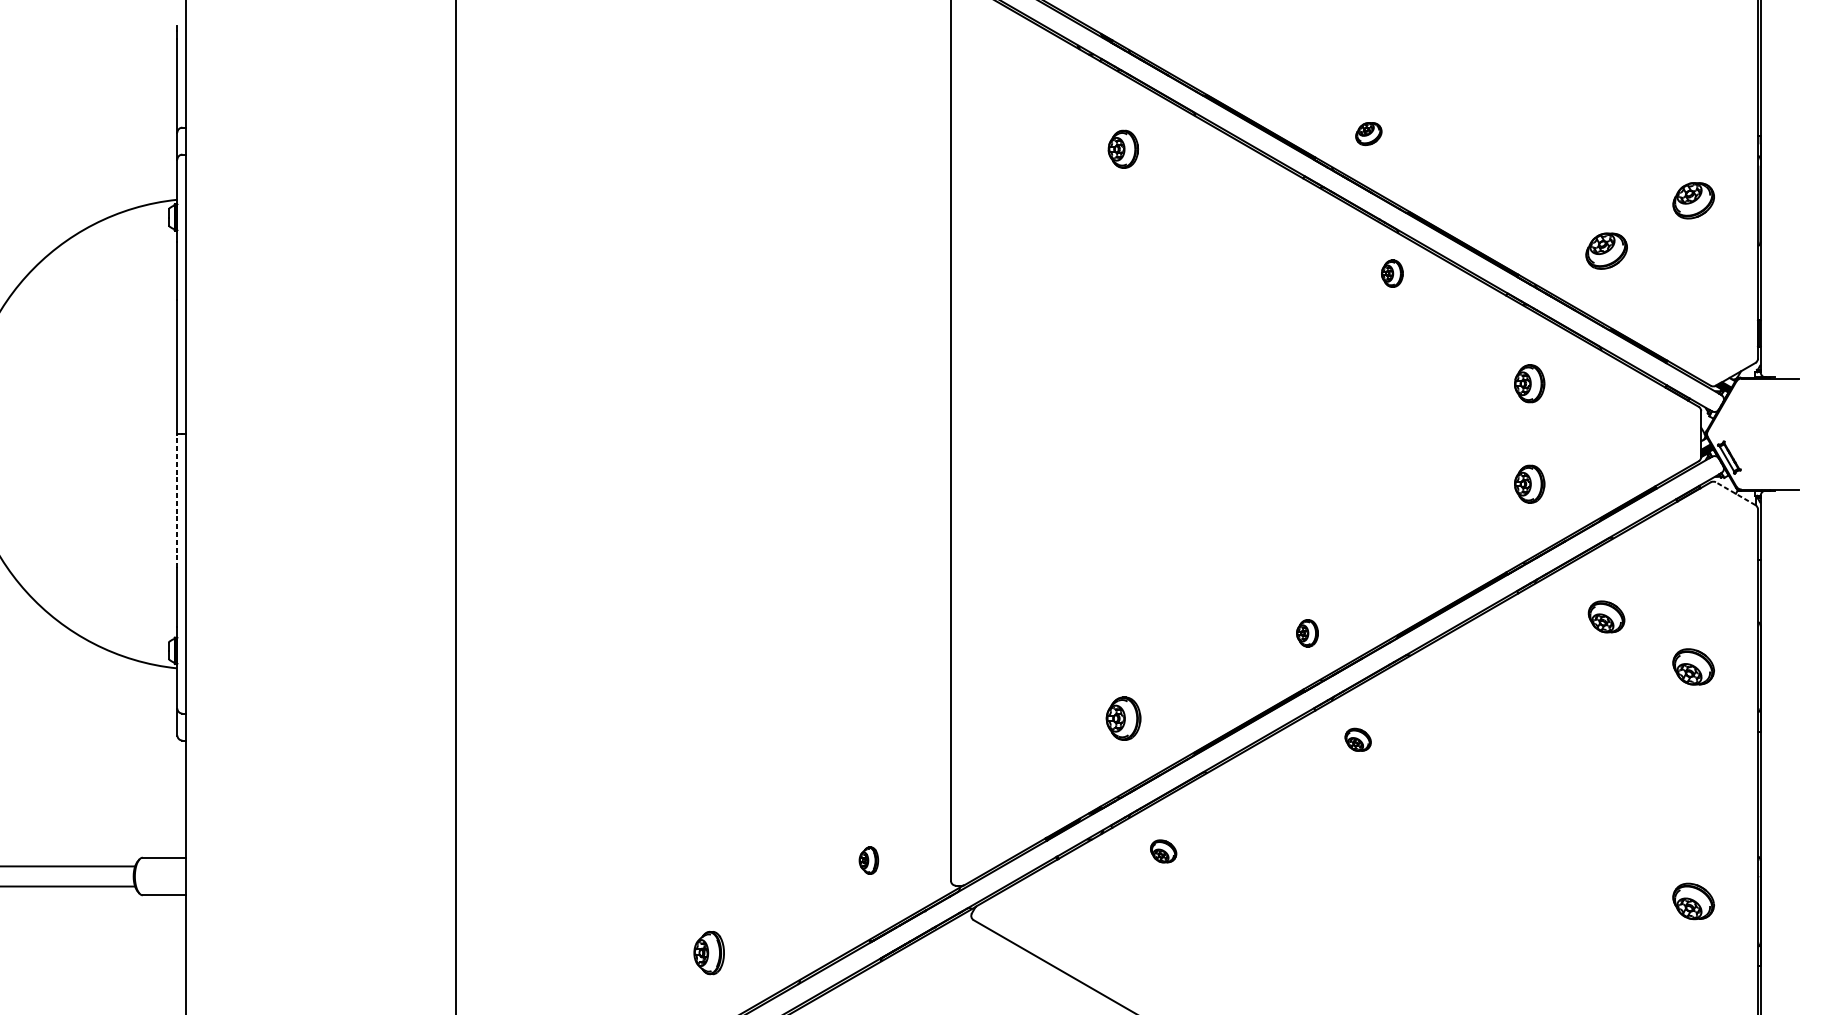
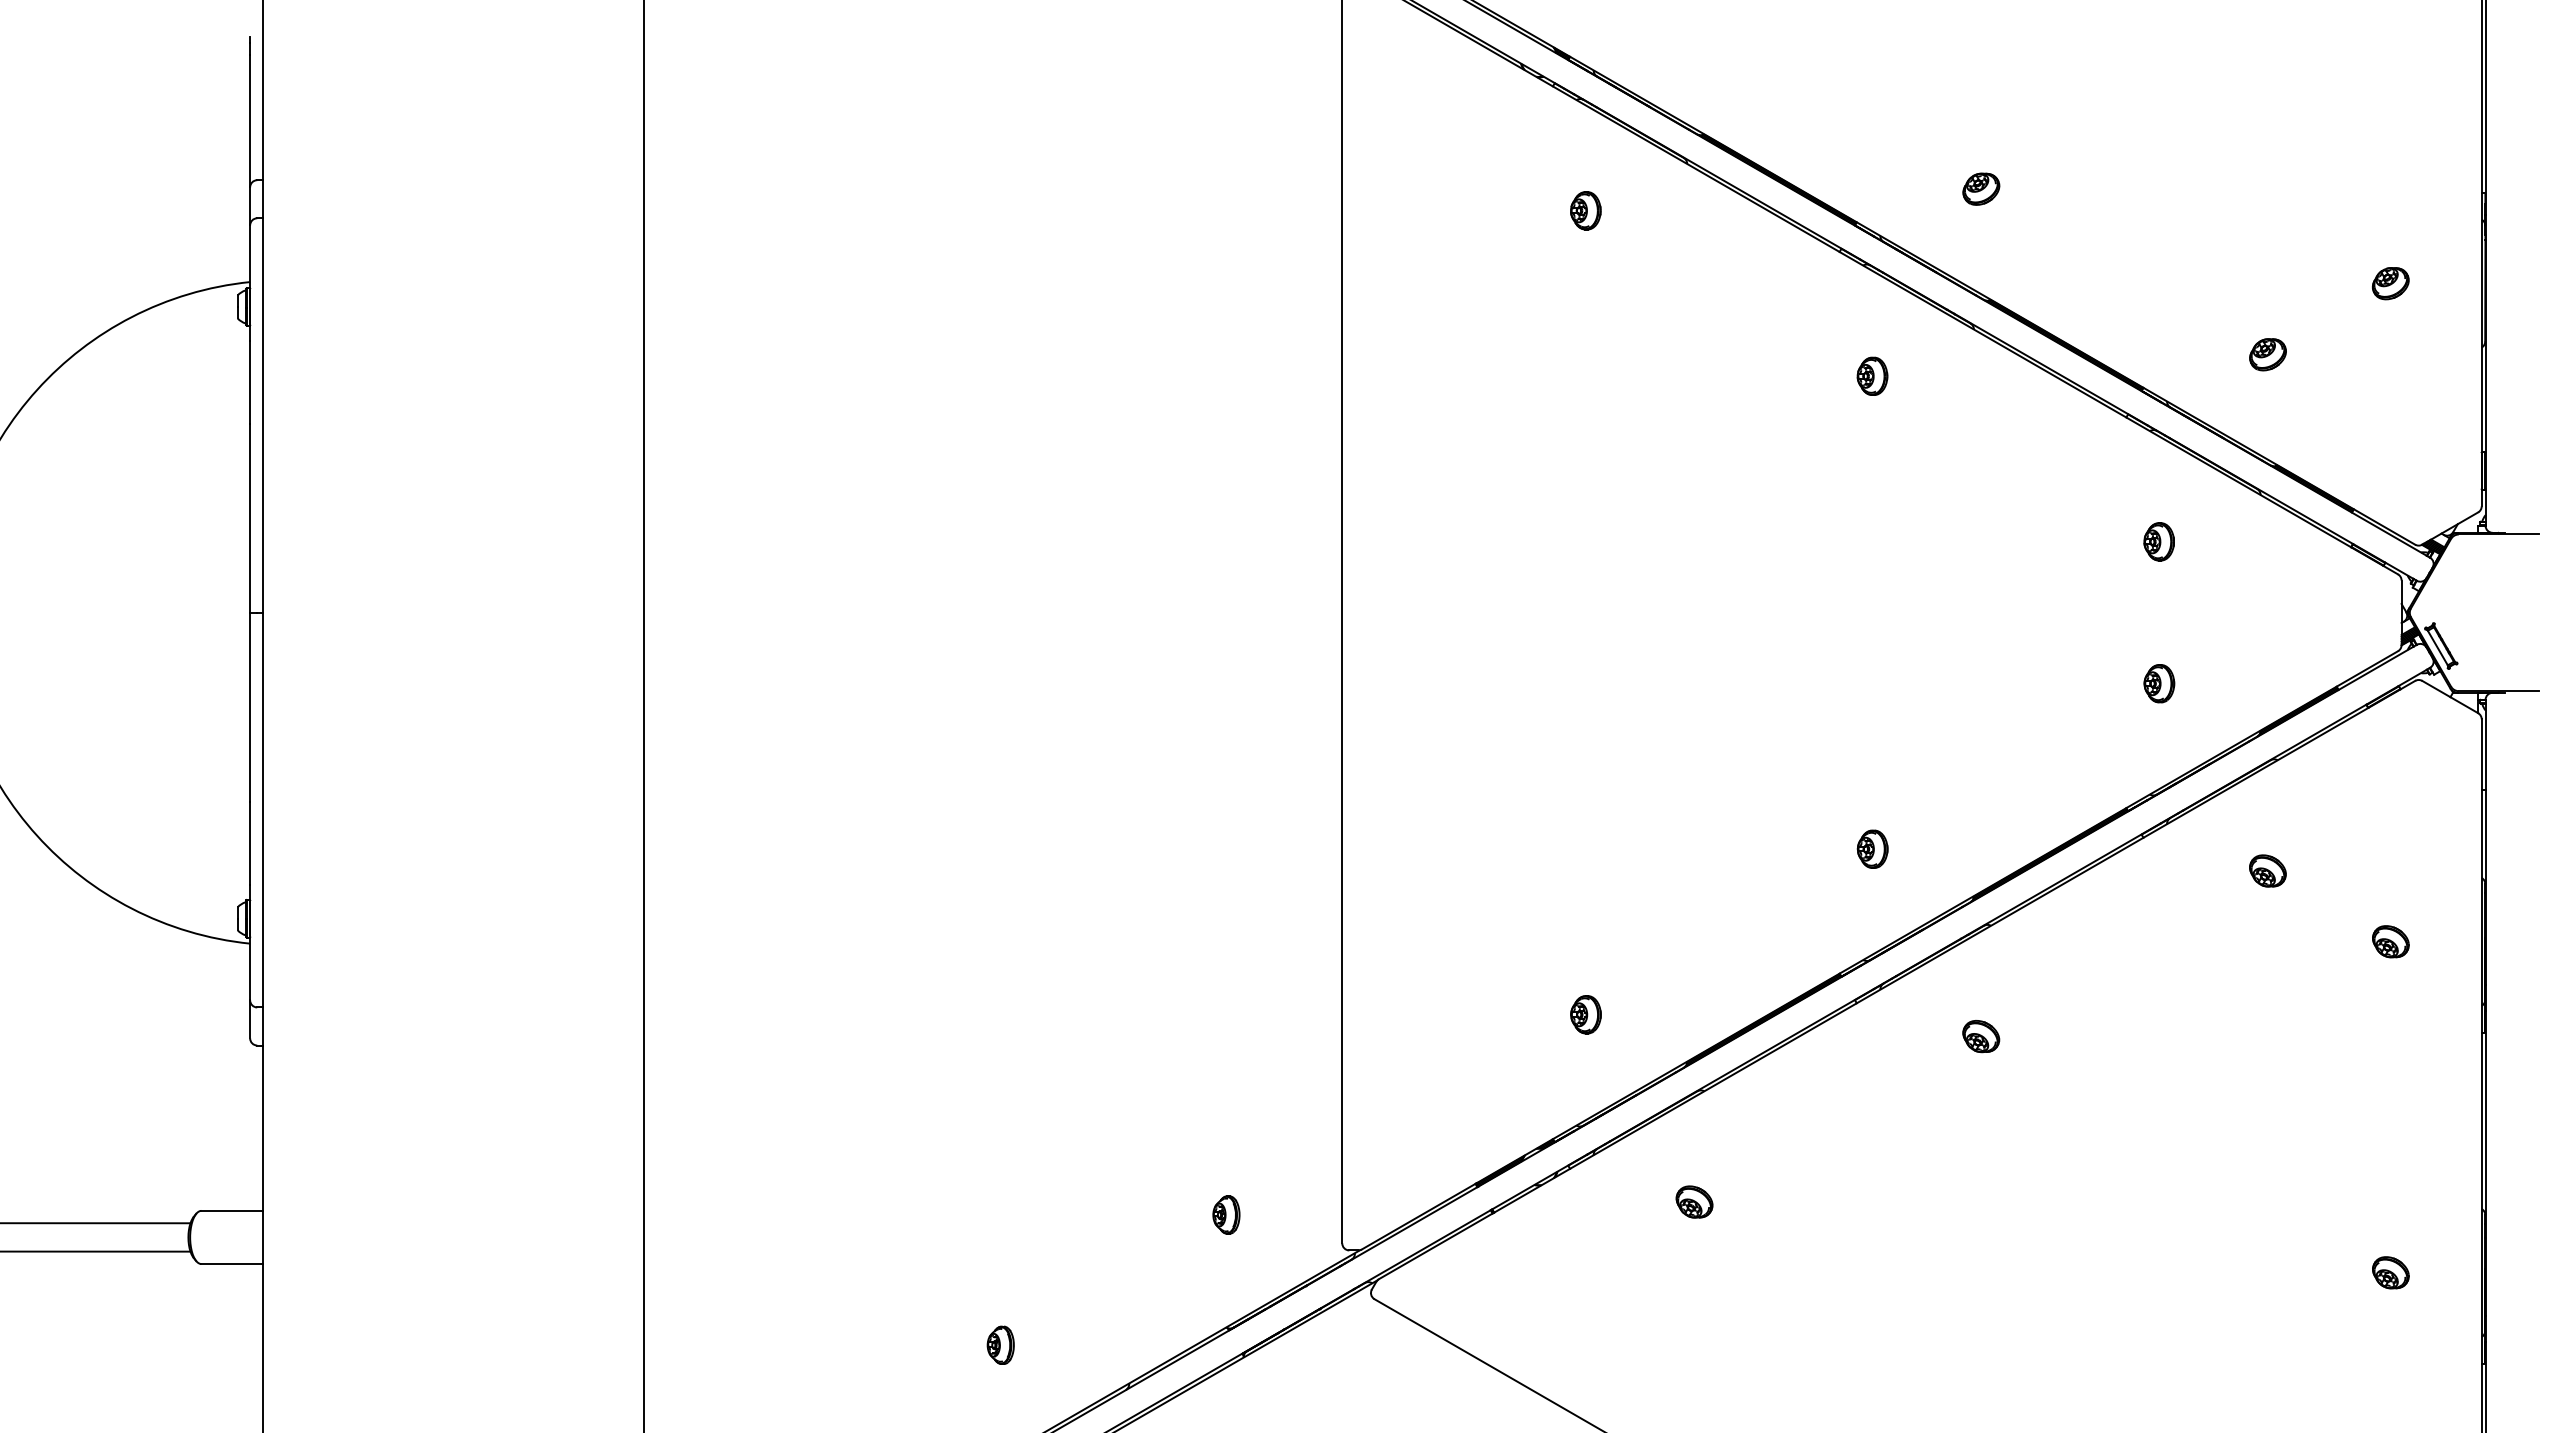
part: (1368, 133) -> (1981, 188), moved
part: (1123, 149) -> (1585, 210), size x0.71
part: (1693, 200) -> (2390, 283), size x0.62
part: (1606, 251) -> (2267, 354), size x0.62
part: (1392, 273) -> (1872, 375), moved
part: (1529, 383) -> (2158, 541), size x0.71
part: (1529, 484) -> (2159, 683), size x0.71
line: (1735, 493) -> (2449, 696), dashed -> solid
line: (177, 501) -> (250, 707), dashed -> solid
part: (1606, 616) -> (2267, 870), size x0.71
part: (1307, 632) -> (1872, 848), moved
part: (1693, 666) -> (2390, 941), size x0.62
part: (1123, 718) -> (1585, 1014), size x0.62
part: (1358, 739) -> (1981, 1036), moved
part: (1163, 851) -> (1694, 1201), moved
part: (1693, 901) -> (2390, 1272), size x0.62
part: (708, 952) -> (1000, 1344), size x0.62

